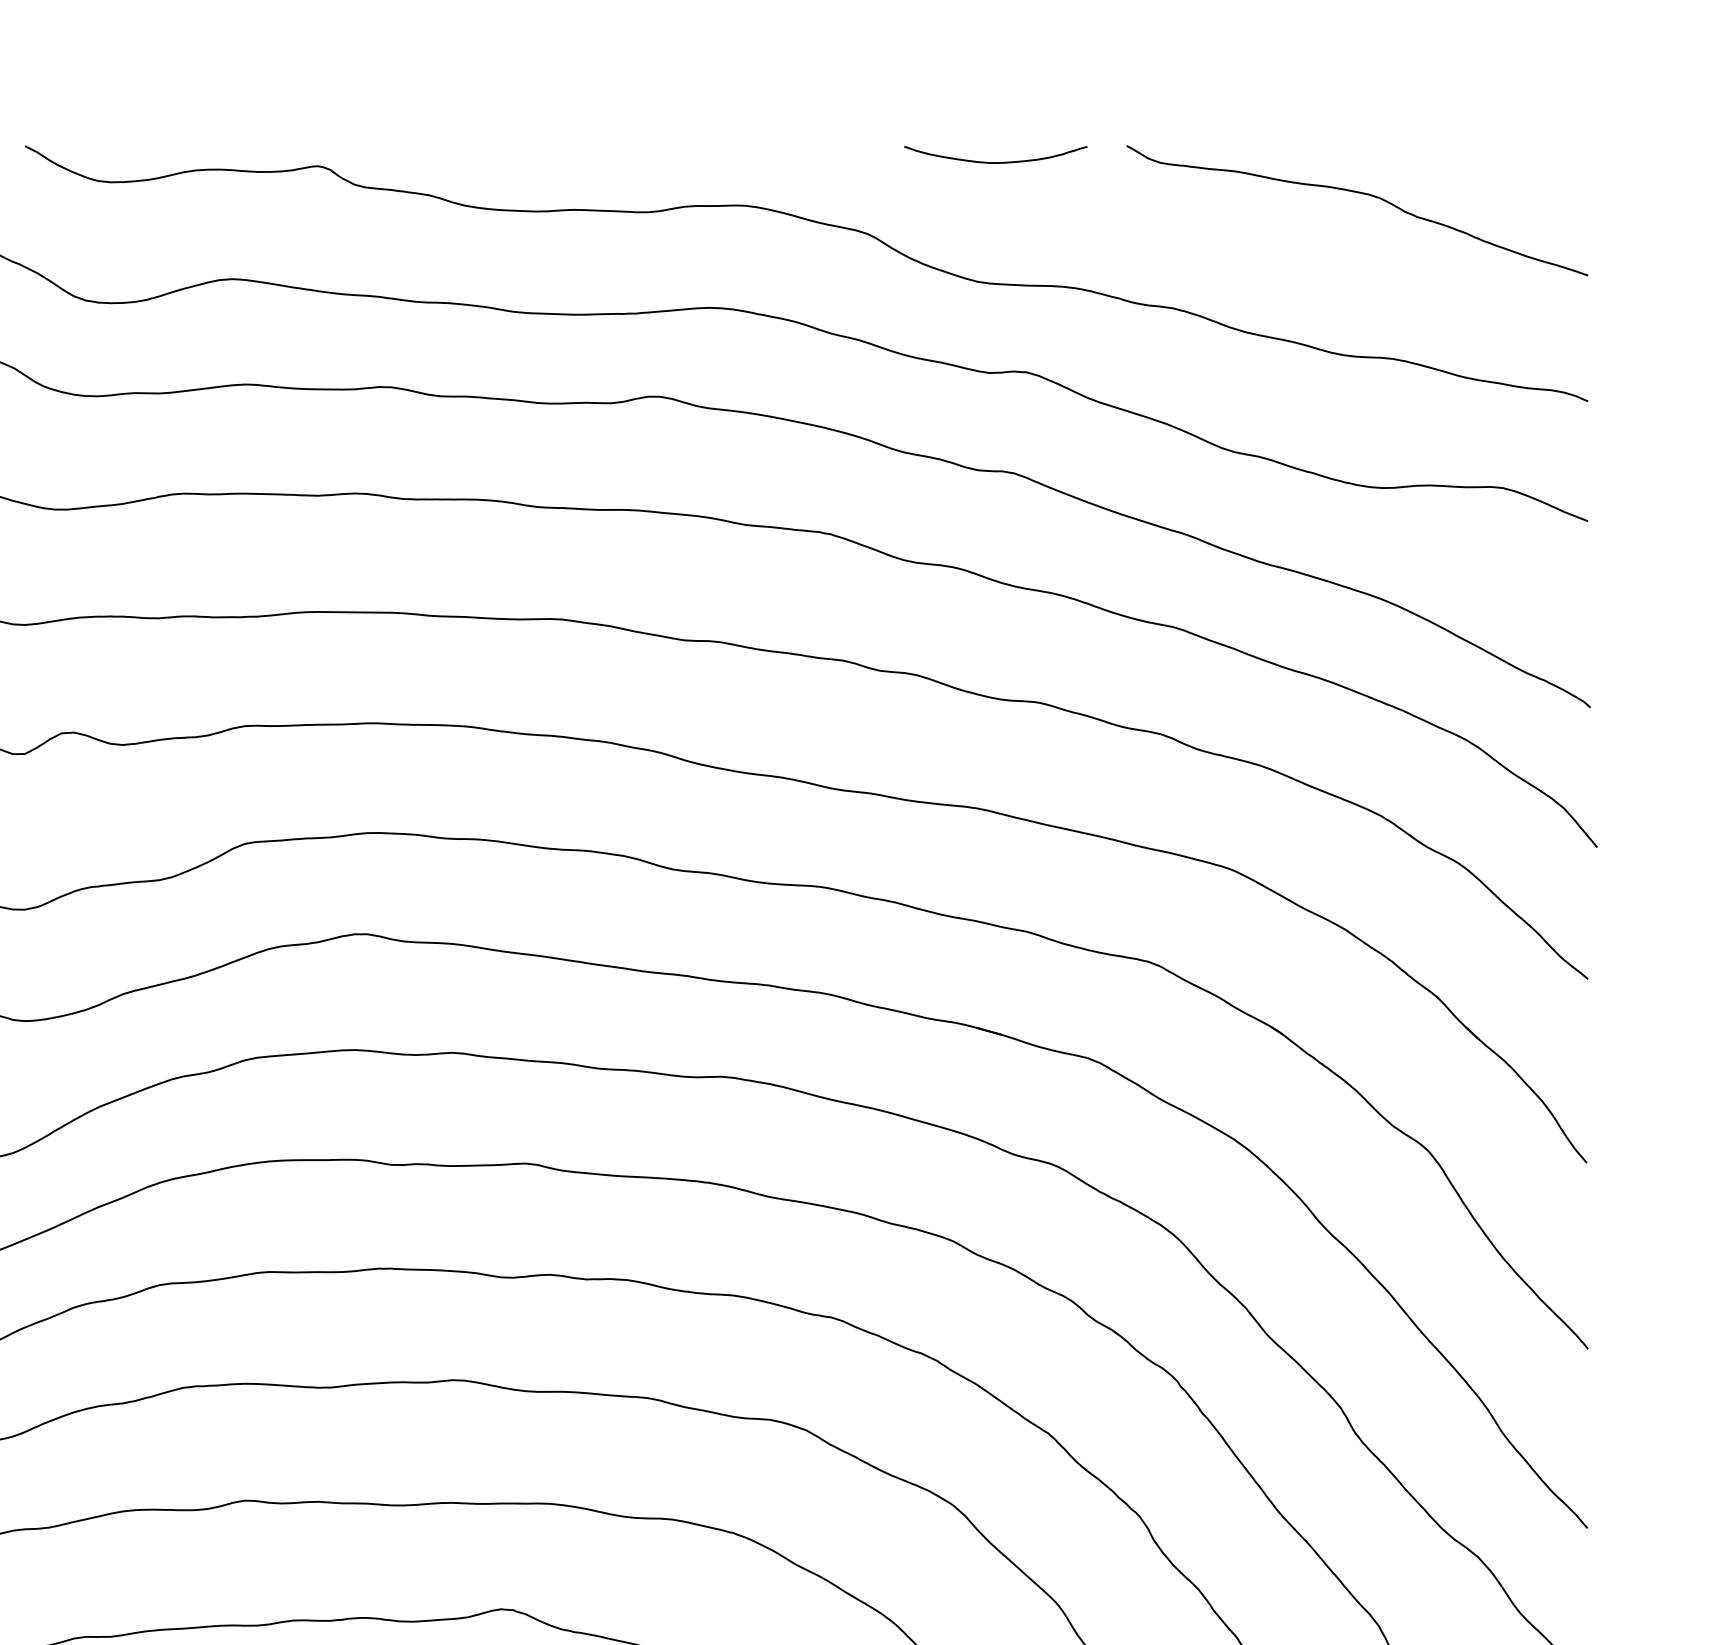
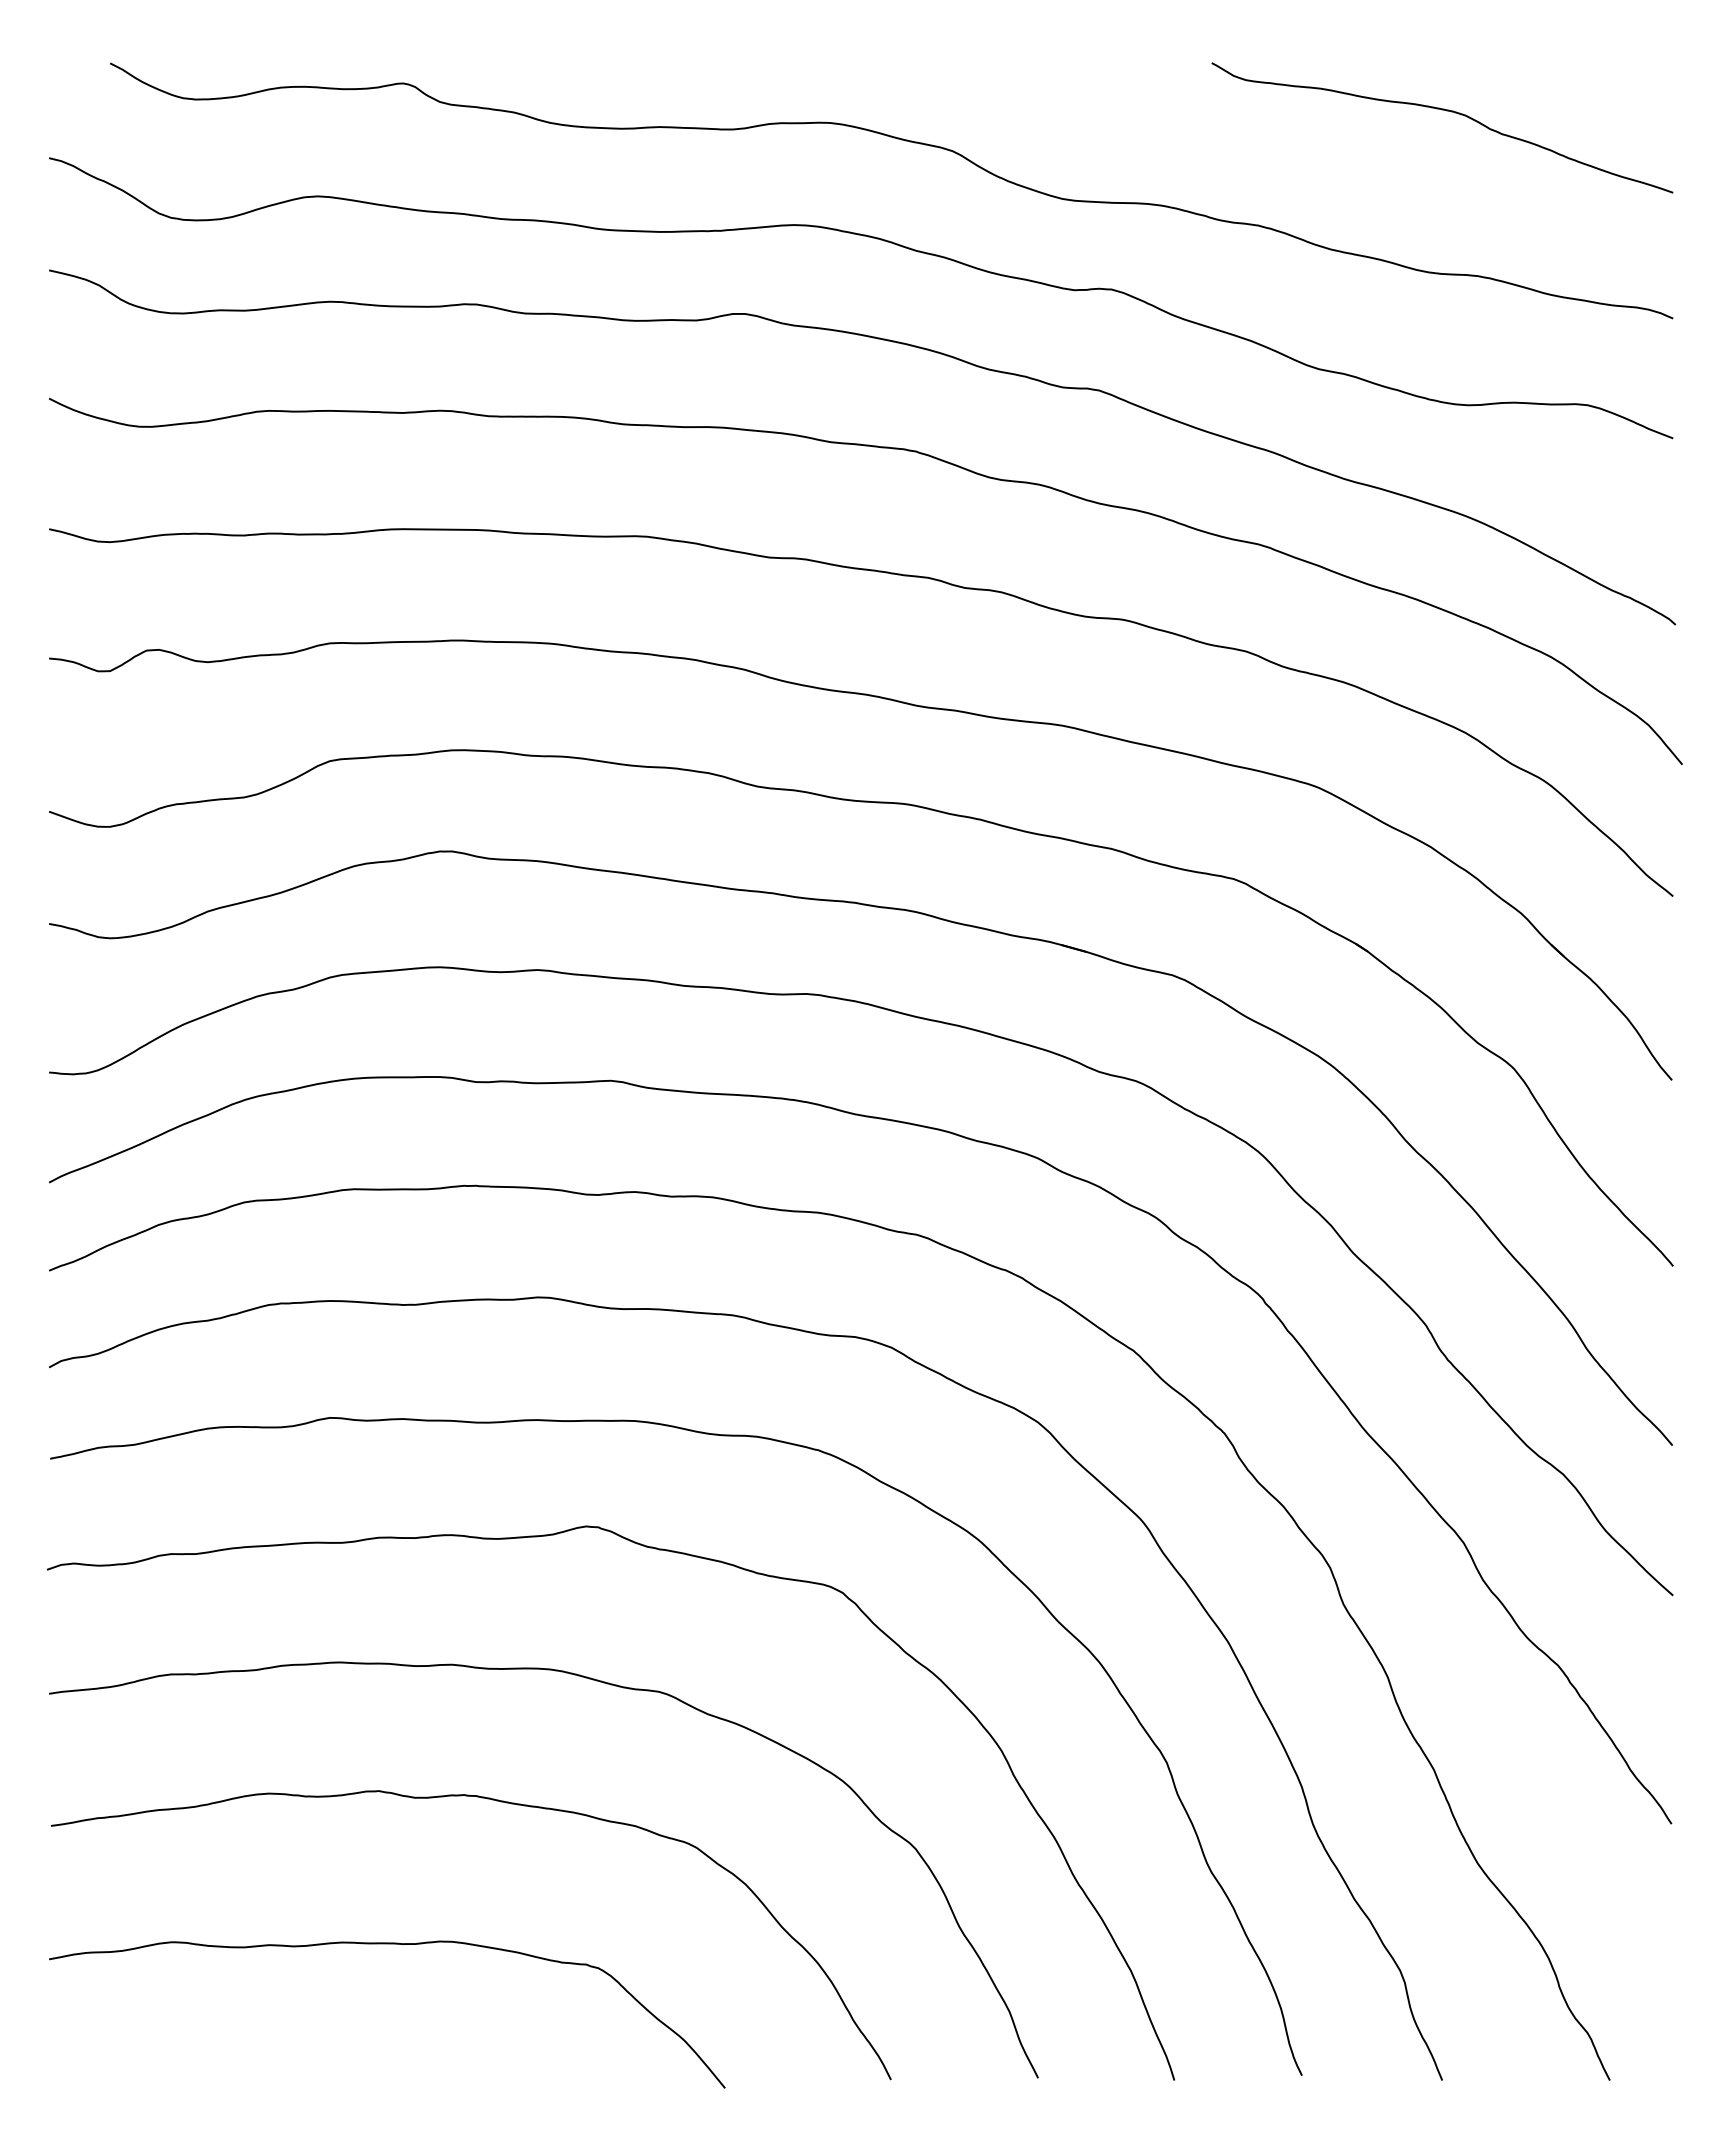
curve: (995, 162) -> (1080, 79), removed

